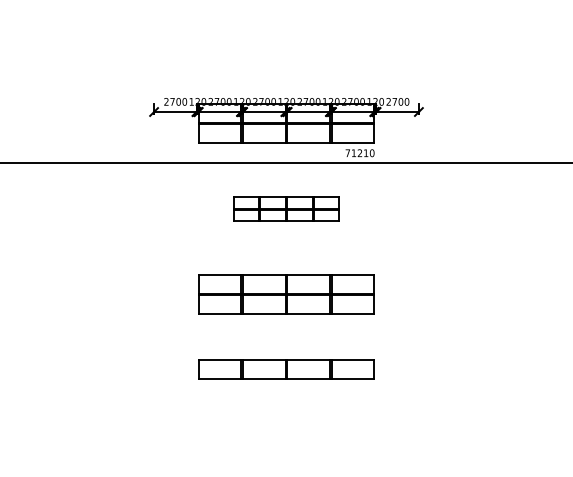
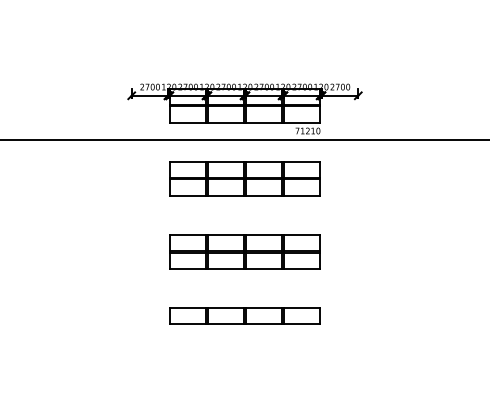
part: (285, 208) -> (244, 178), size x1.67

